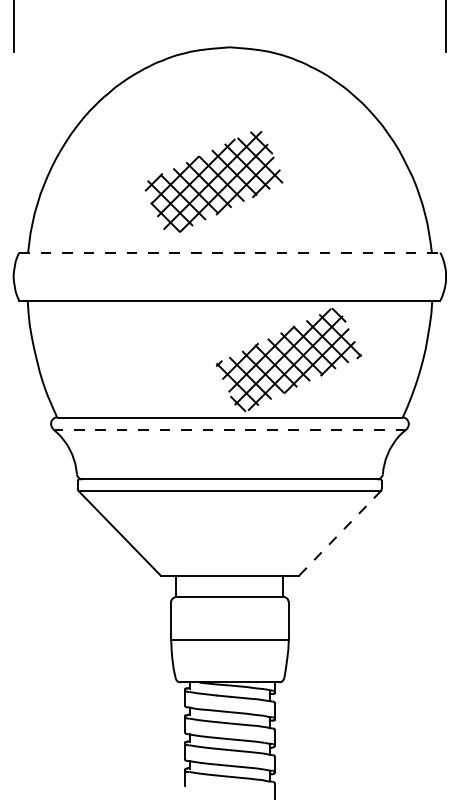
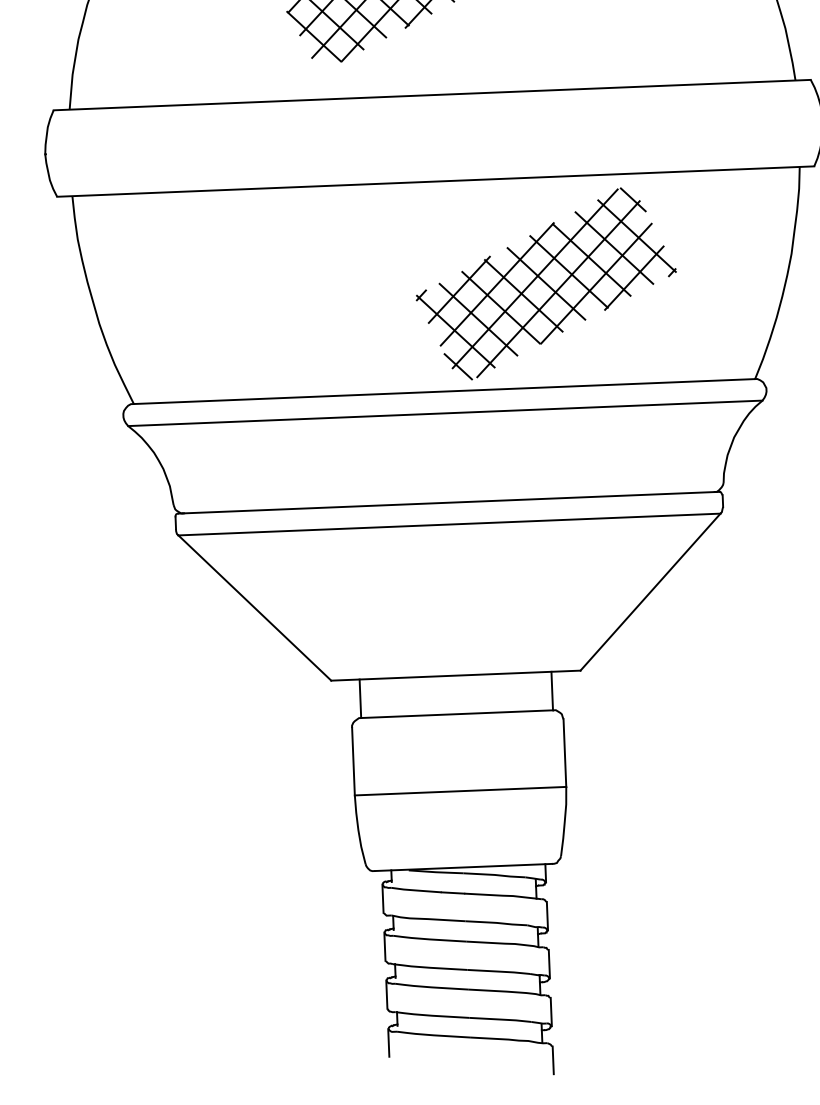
line: (229, 252) -> (431, 94), dashed -> solid
line: (229, 429) -> (444, 413), dashed -> solid
line: (340, 533) -> (651, 592), dashed -> solid

